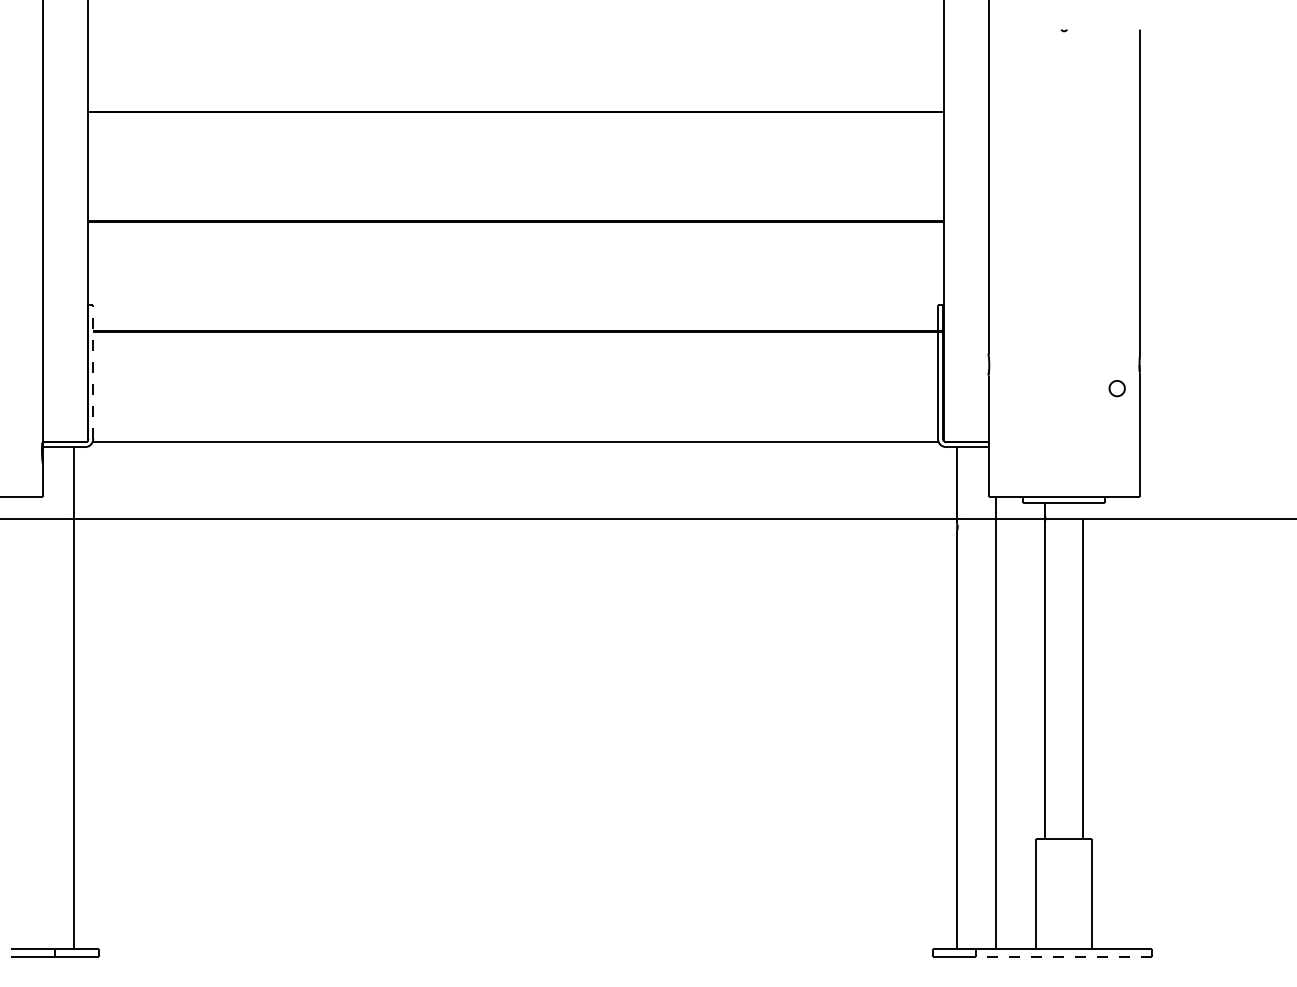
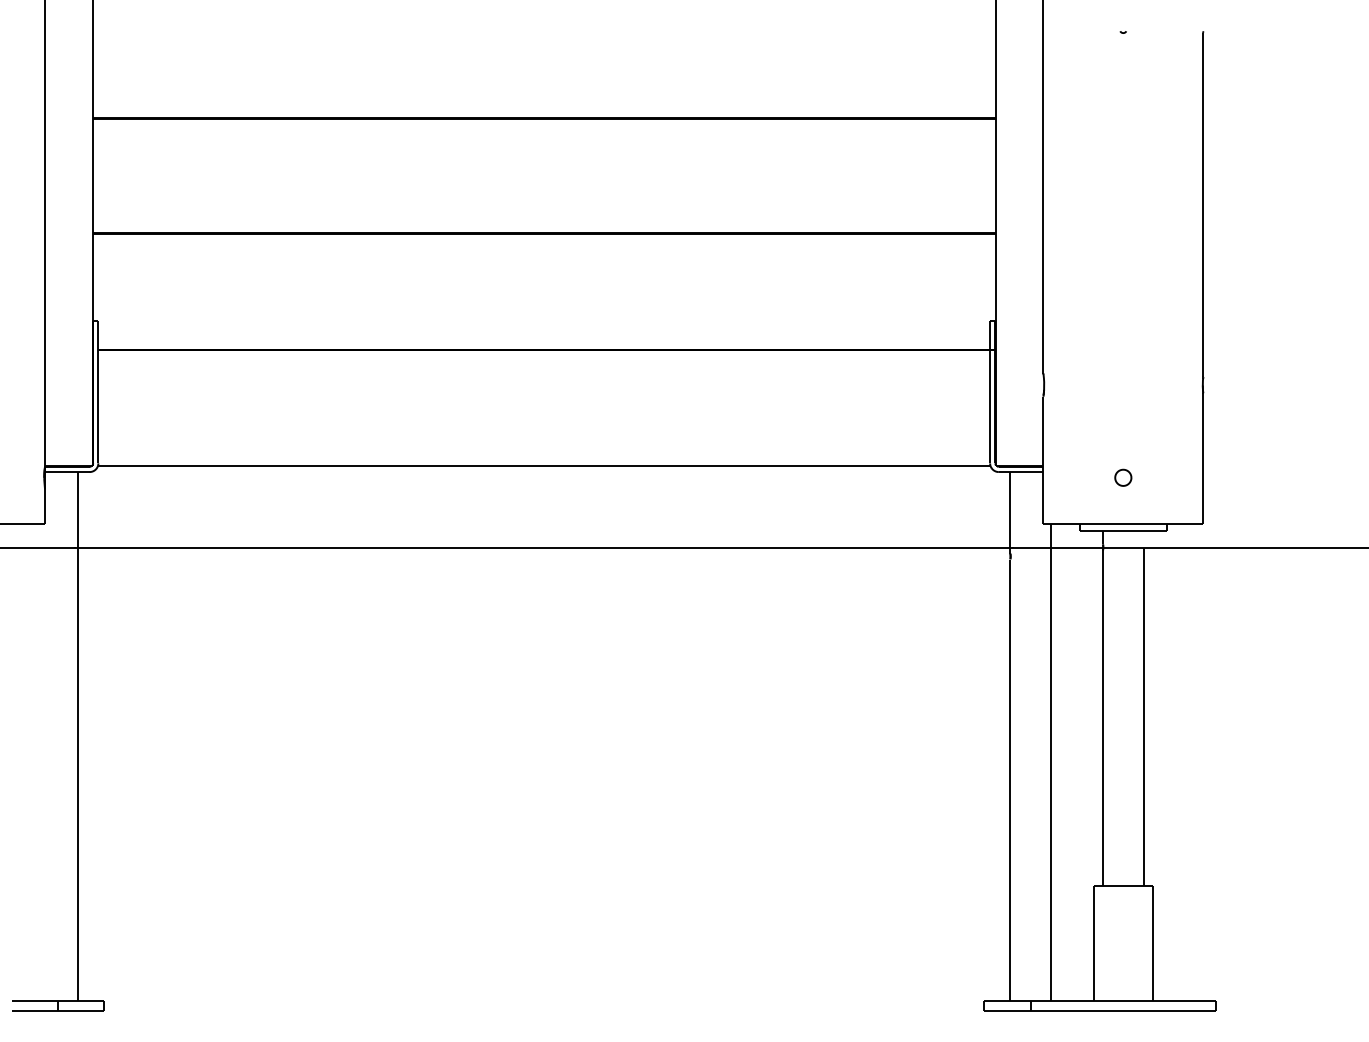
line: (93, 371) -> (98, 392), dashed -> solid
part: (1116, 388) -> (1122, 477), moved
line: (1064, 957) -> (1123, 1010), dashed -> solid

